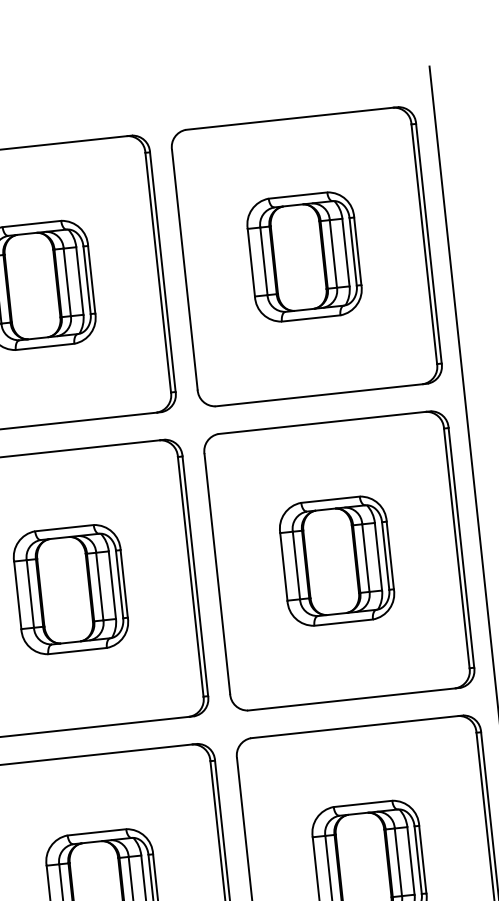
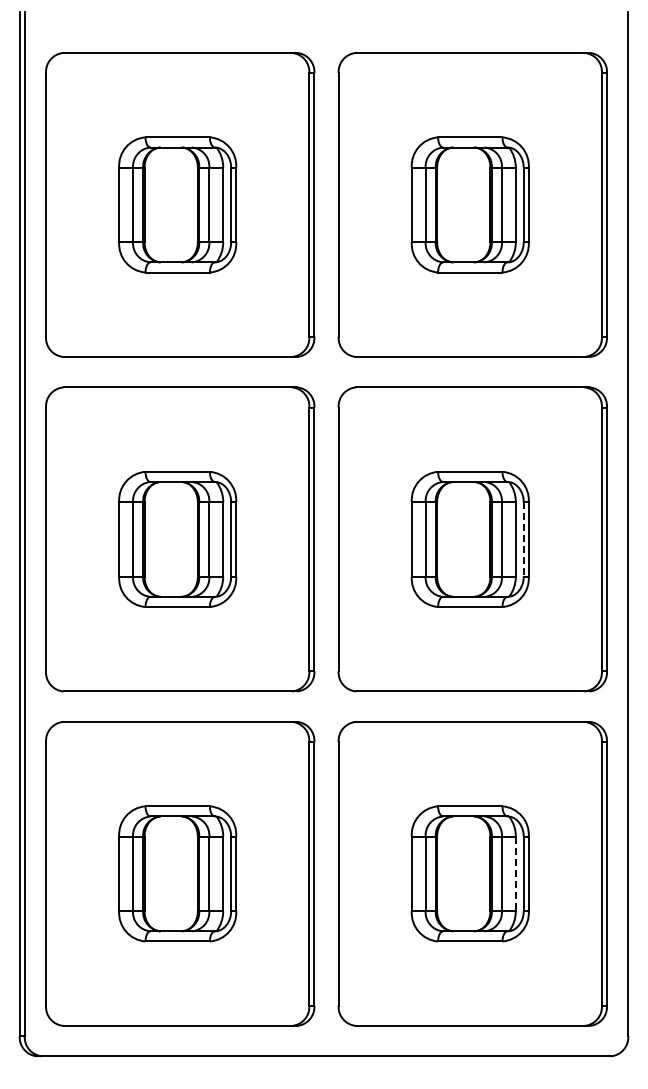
line: (385, 556) -> (523, 539), solid -> dashed
line: (410, 861) -> (515, 874), solid -> dashed

